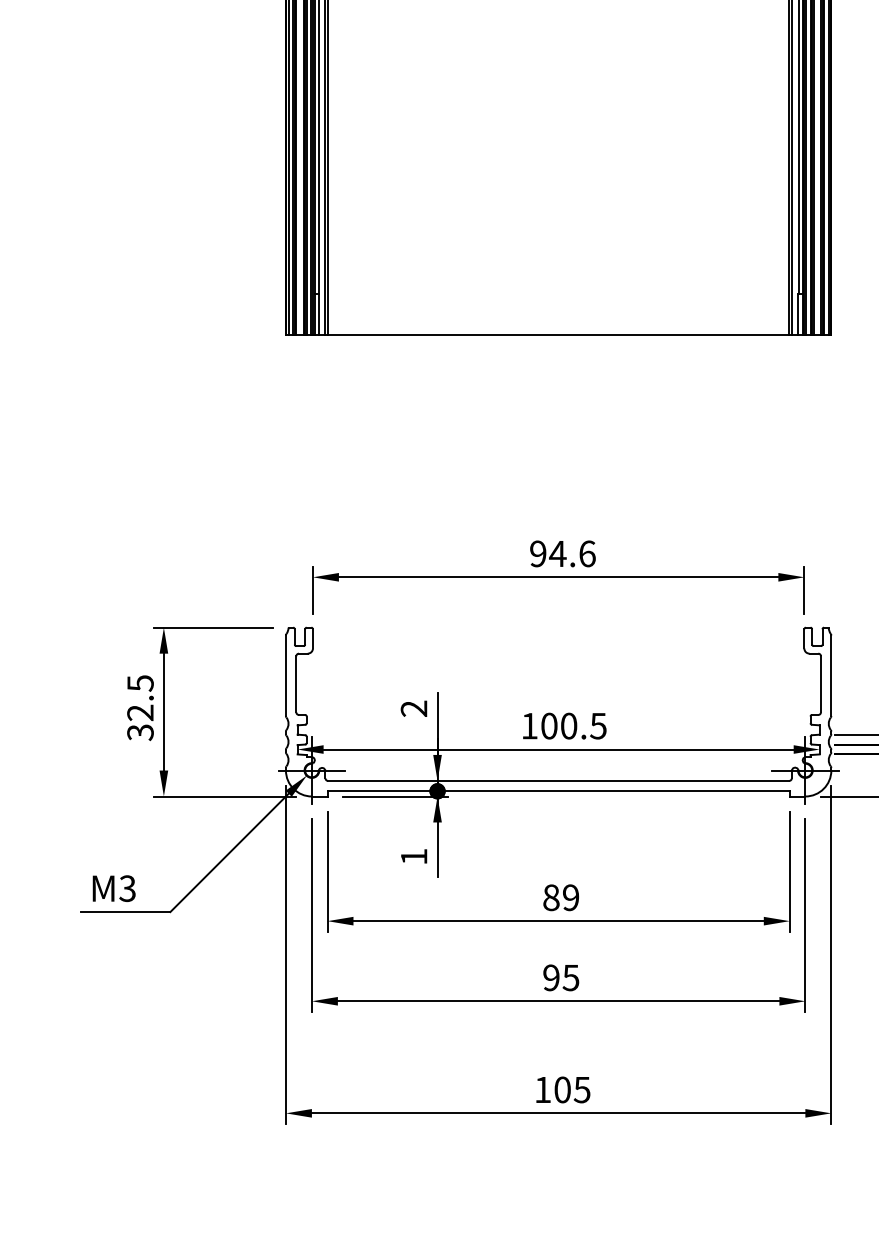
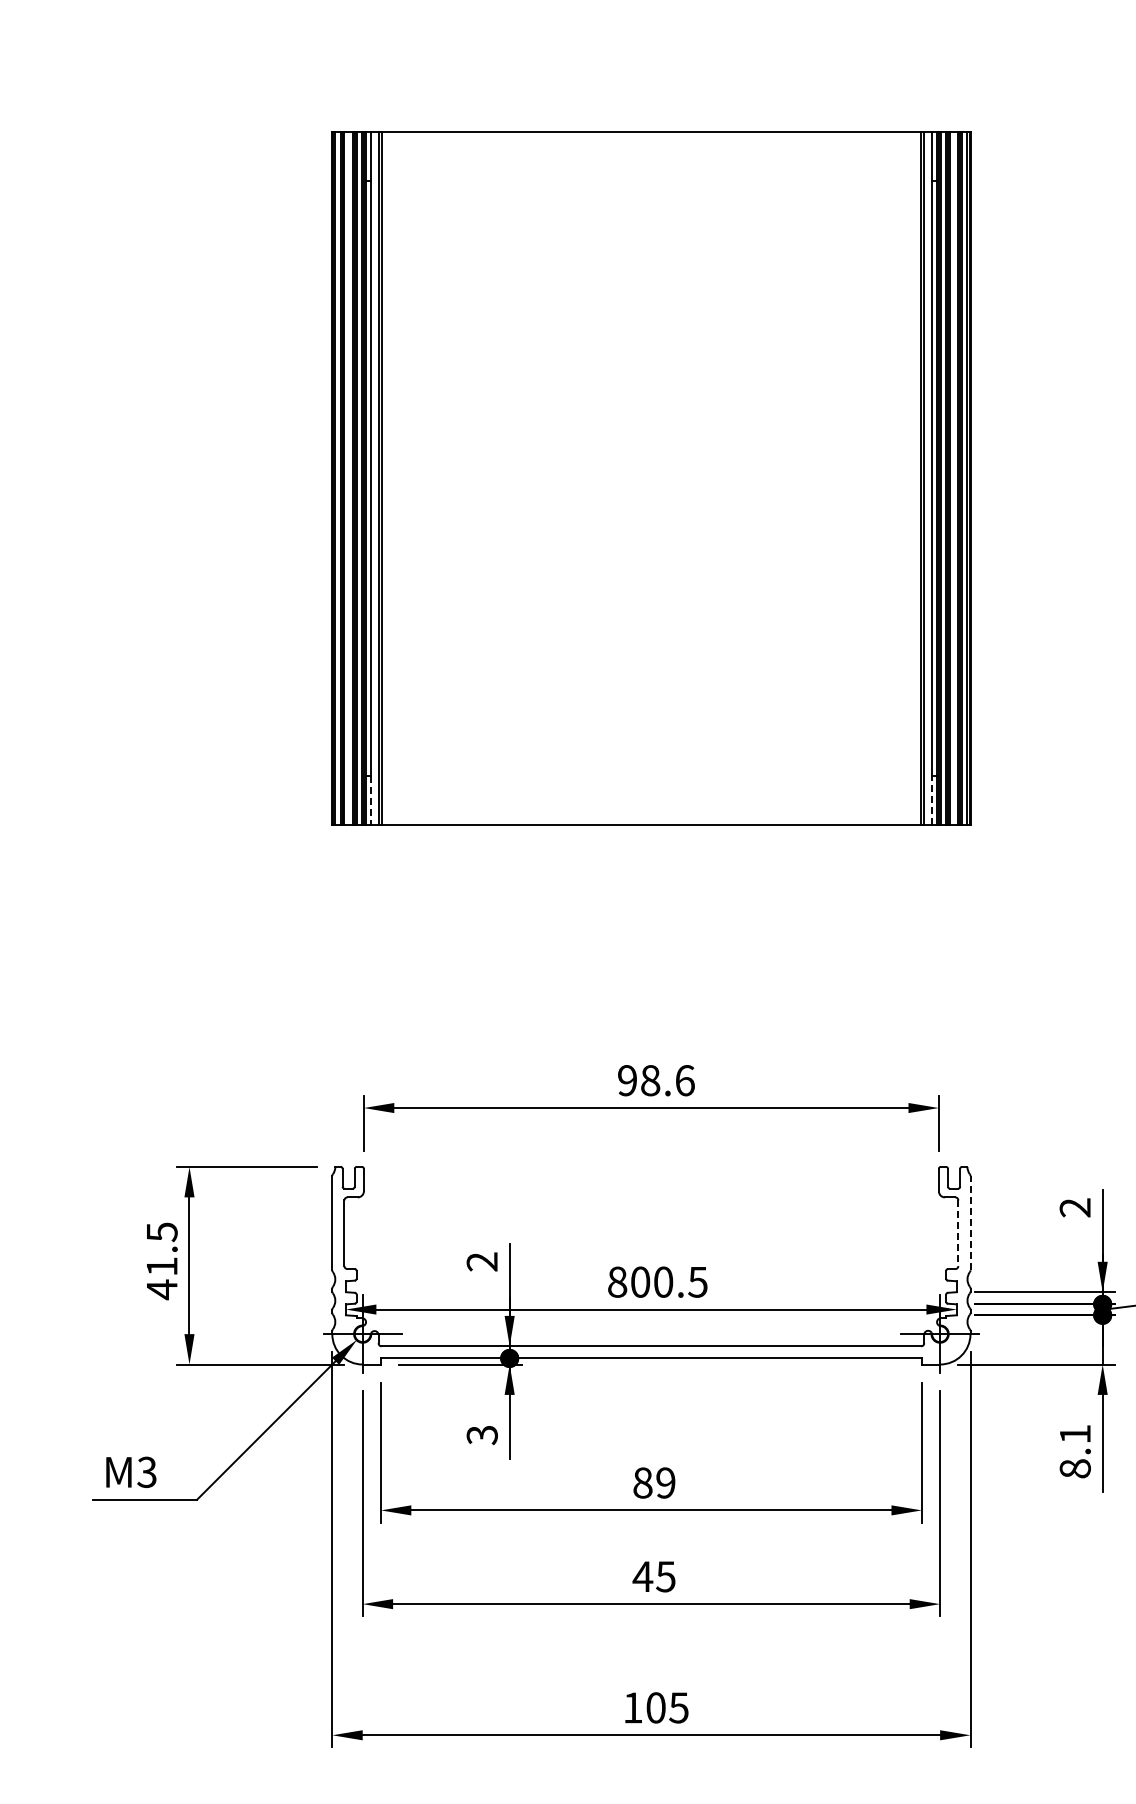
line: (798, 313) -> (931, 799), solid -> dashed
line: (319, 314) -> (371, 800), solid -> dashed
text: (557, 553) -> (650, 1080), 94.6 -> 98.6
line: (831, 675) -> (970, 1222), solid -> dashed
line: (821, 684) -> (958, 1233), solid -> dashed
text: (139, 722) -> (161, 1278), 32.5 -> 41.5
text: (529, 725) -> (617, 1281), 100.5 -> 800.5
text: (413, 857) -> (481, 1435), 1 -> 3
text: (551, 977) -> (642, 1576), 95 -> 45

